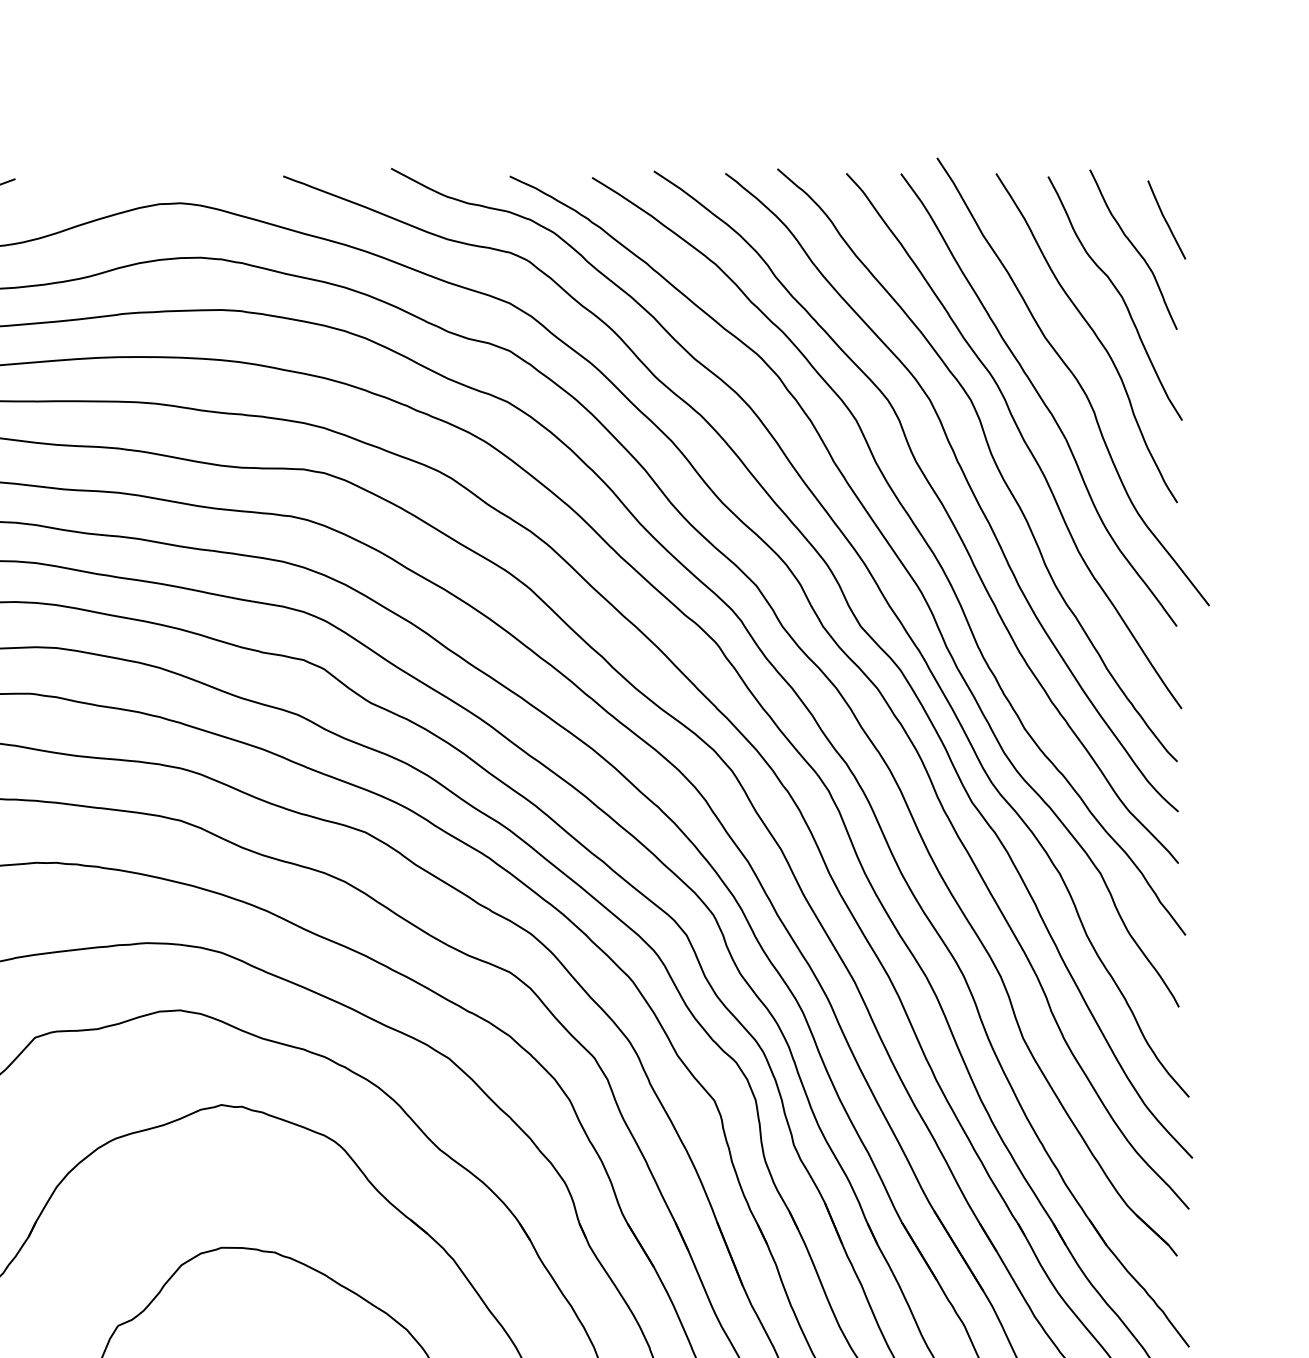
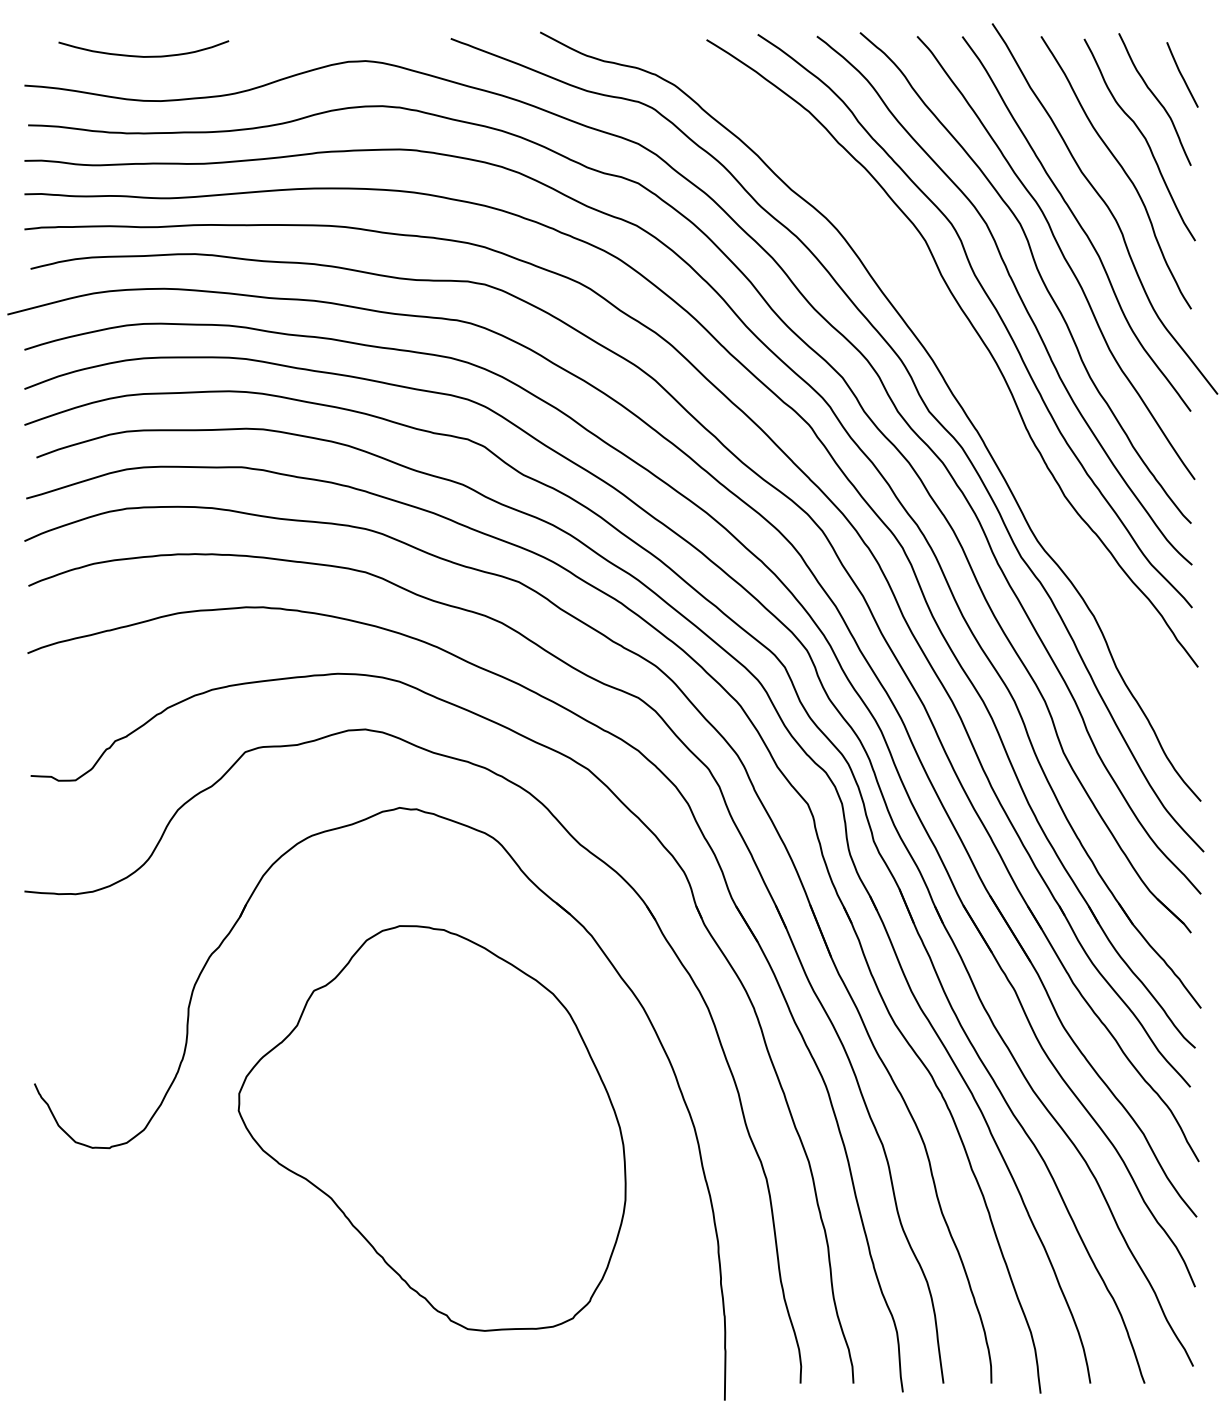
curve: (896, 557) -> (958, 354), removed

